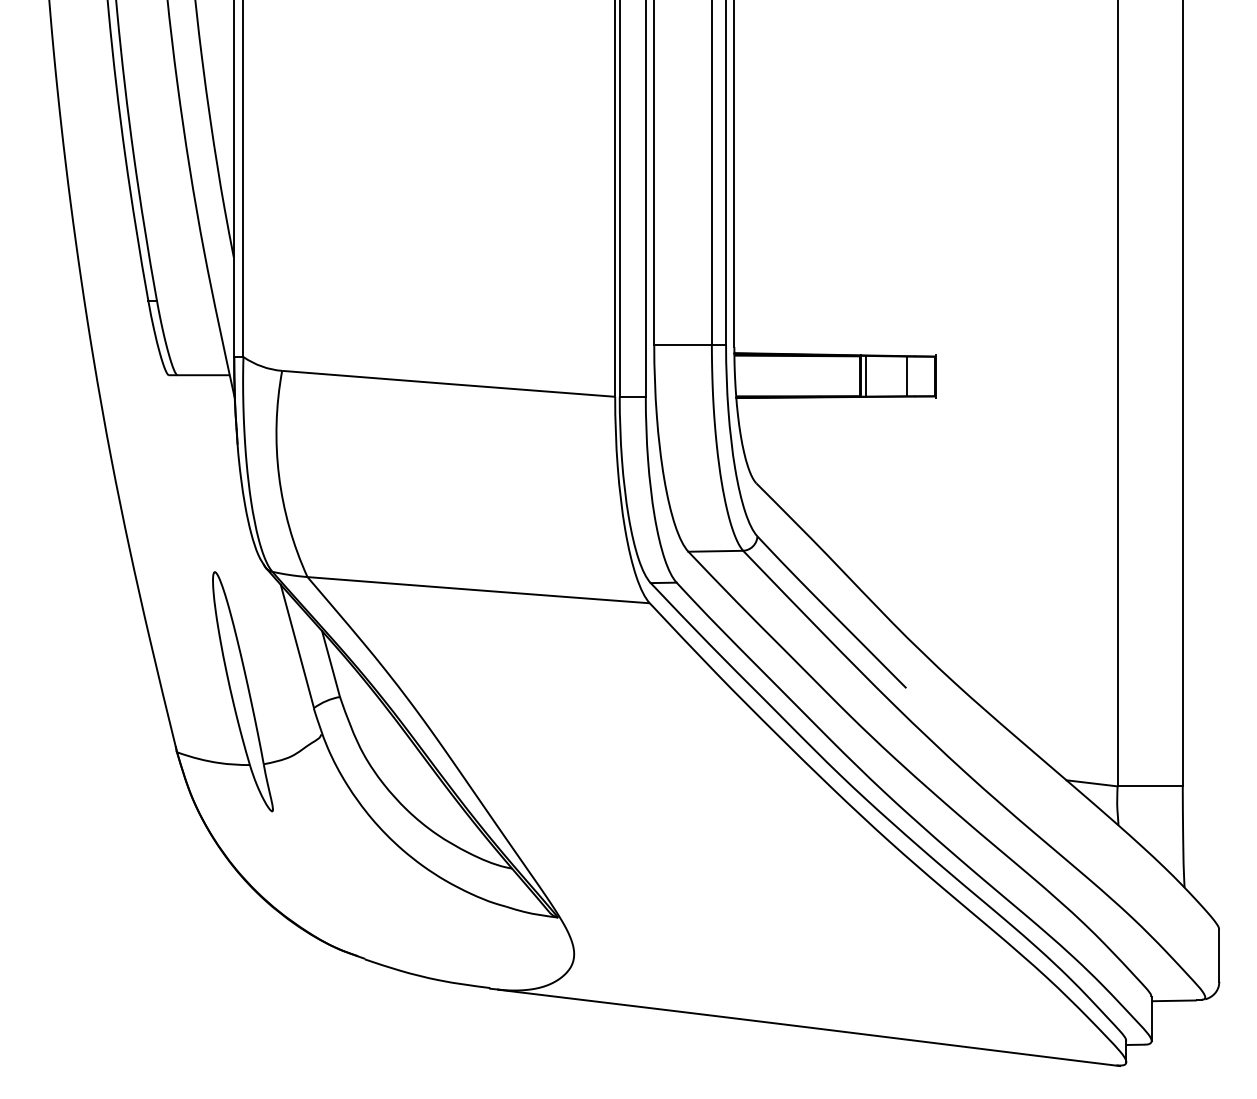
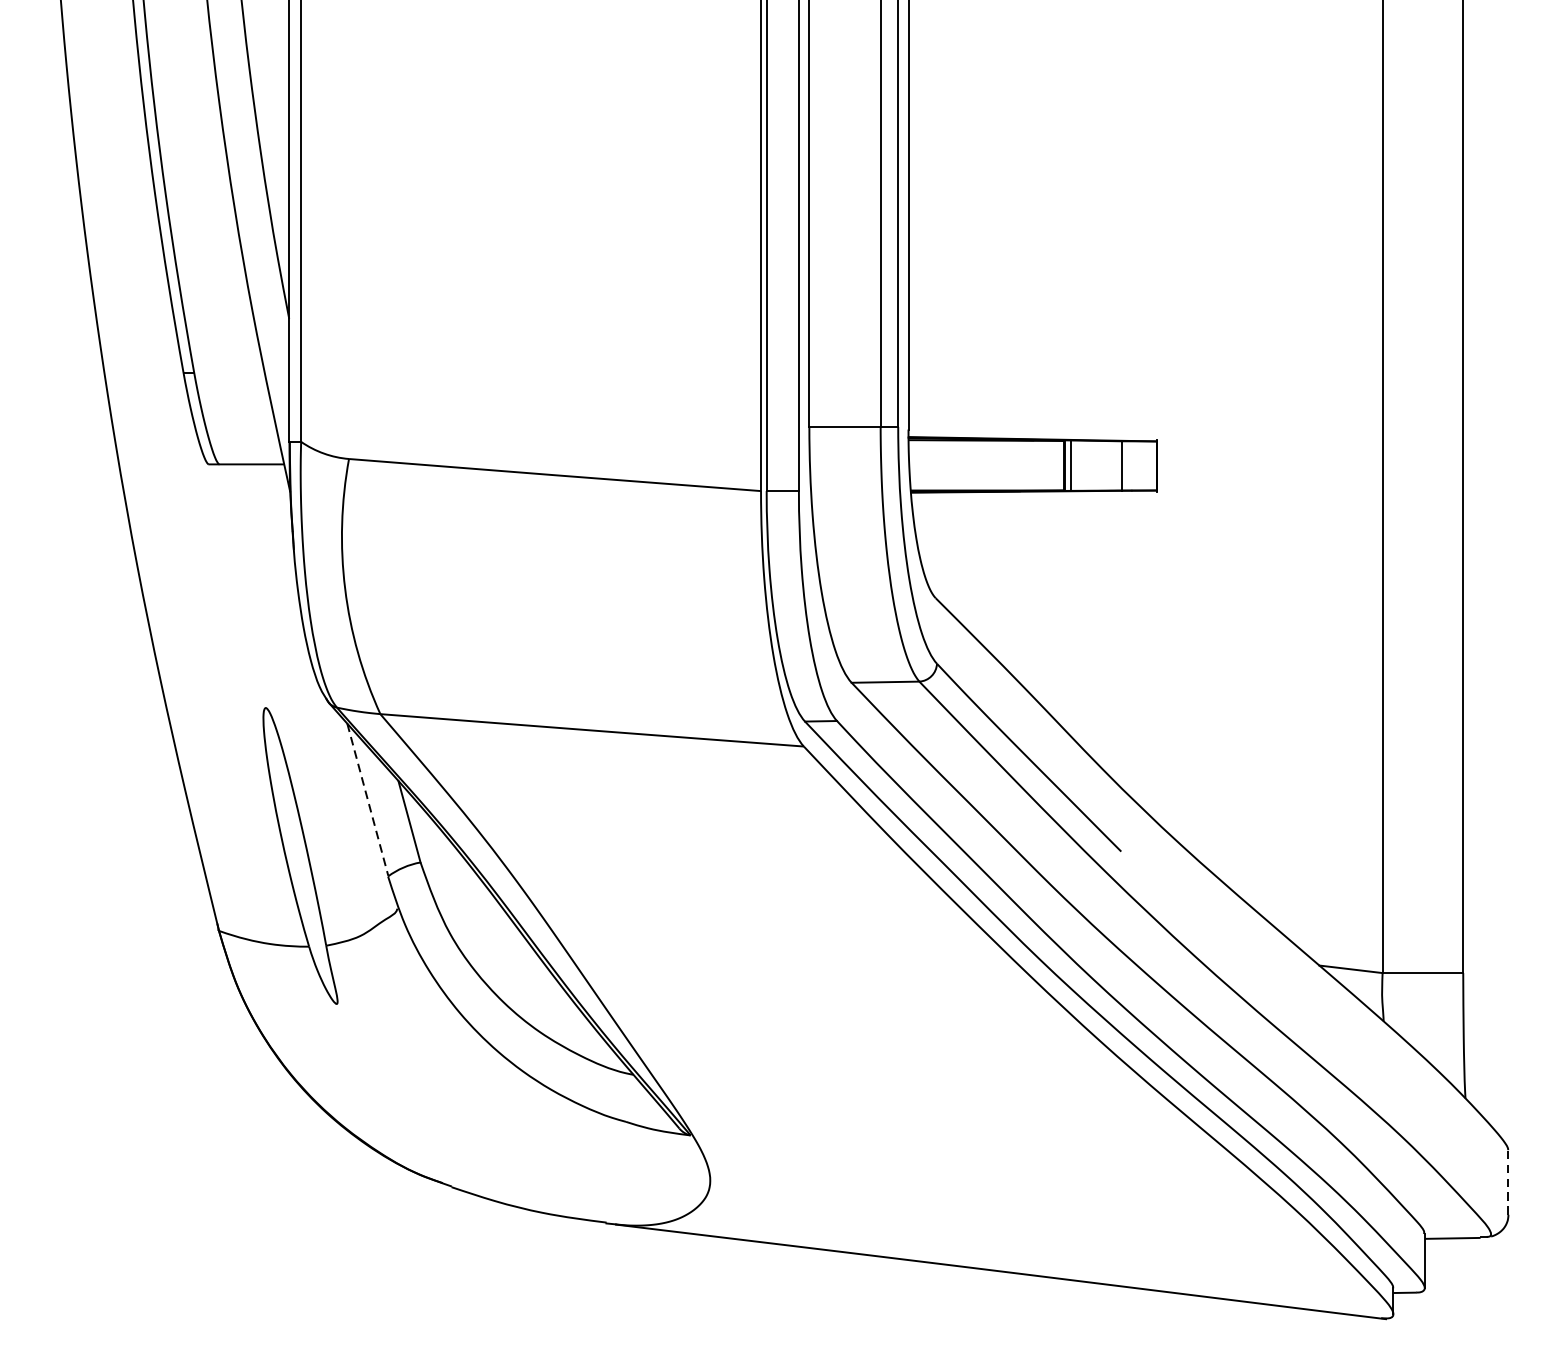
line: (297, 646) -> (367, 800), solid -> dashed
line: (1219, 955) -> (1508, 1182), solid -> dashed

